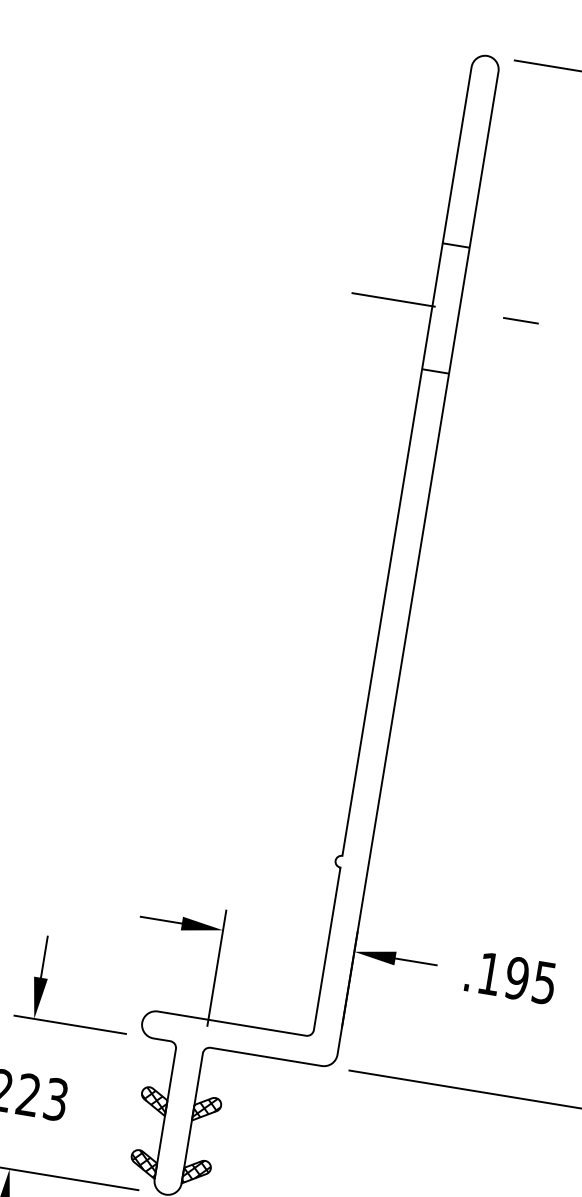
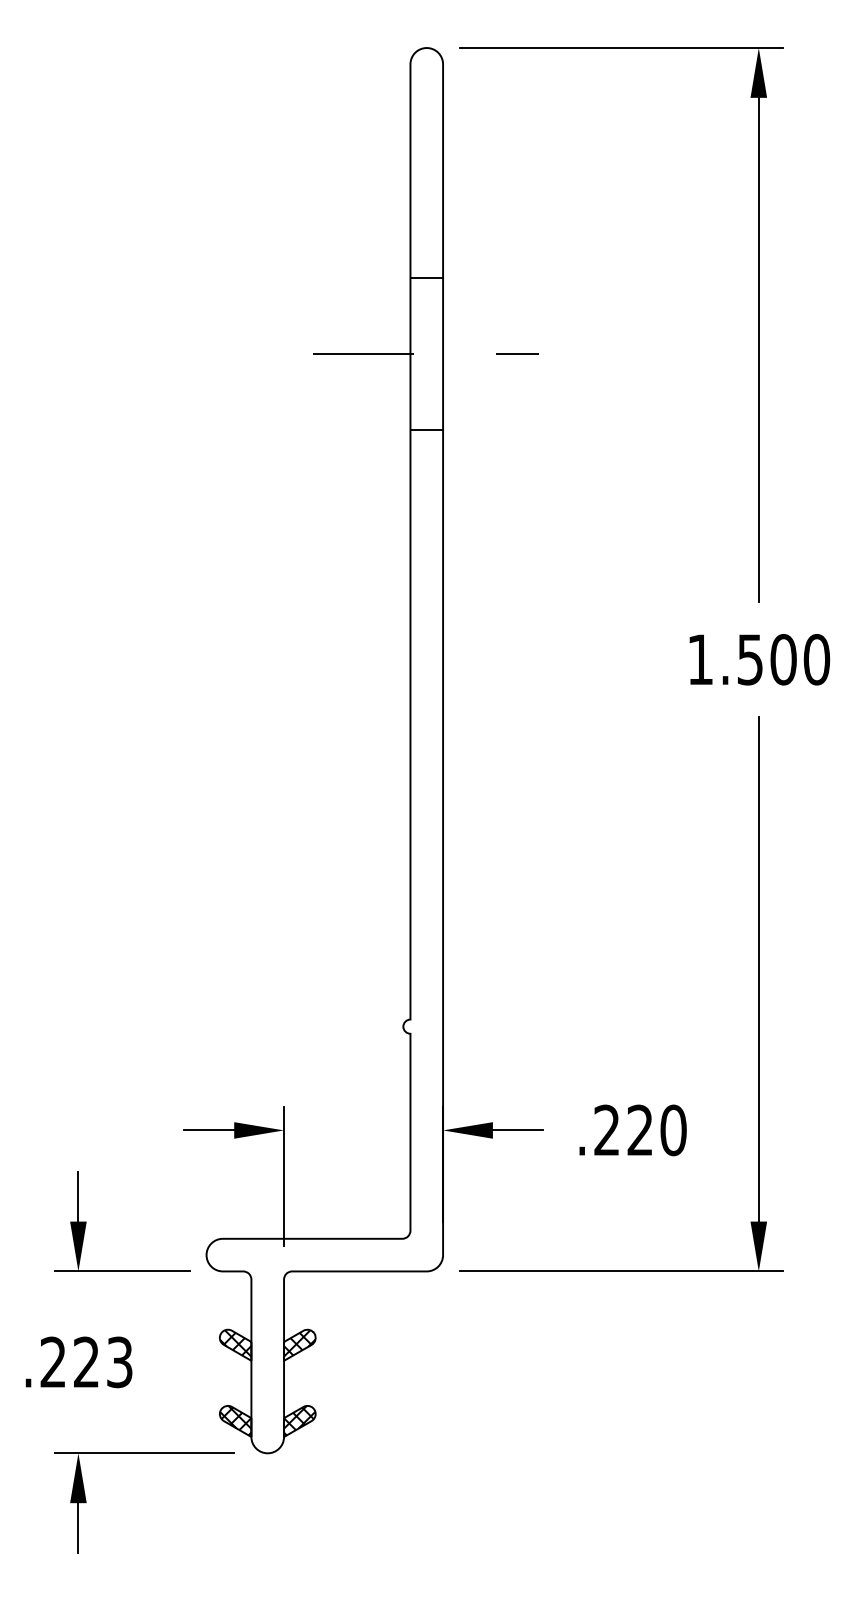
text: (517, 978) -> (640, 1130), .195 -> .220

